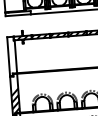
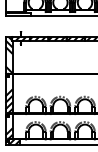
hatch: (11, 56) -> (8, 56), added

